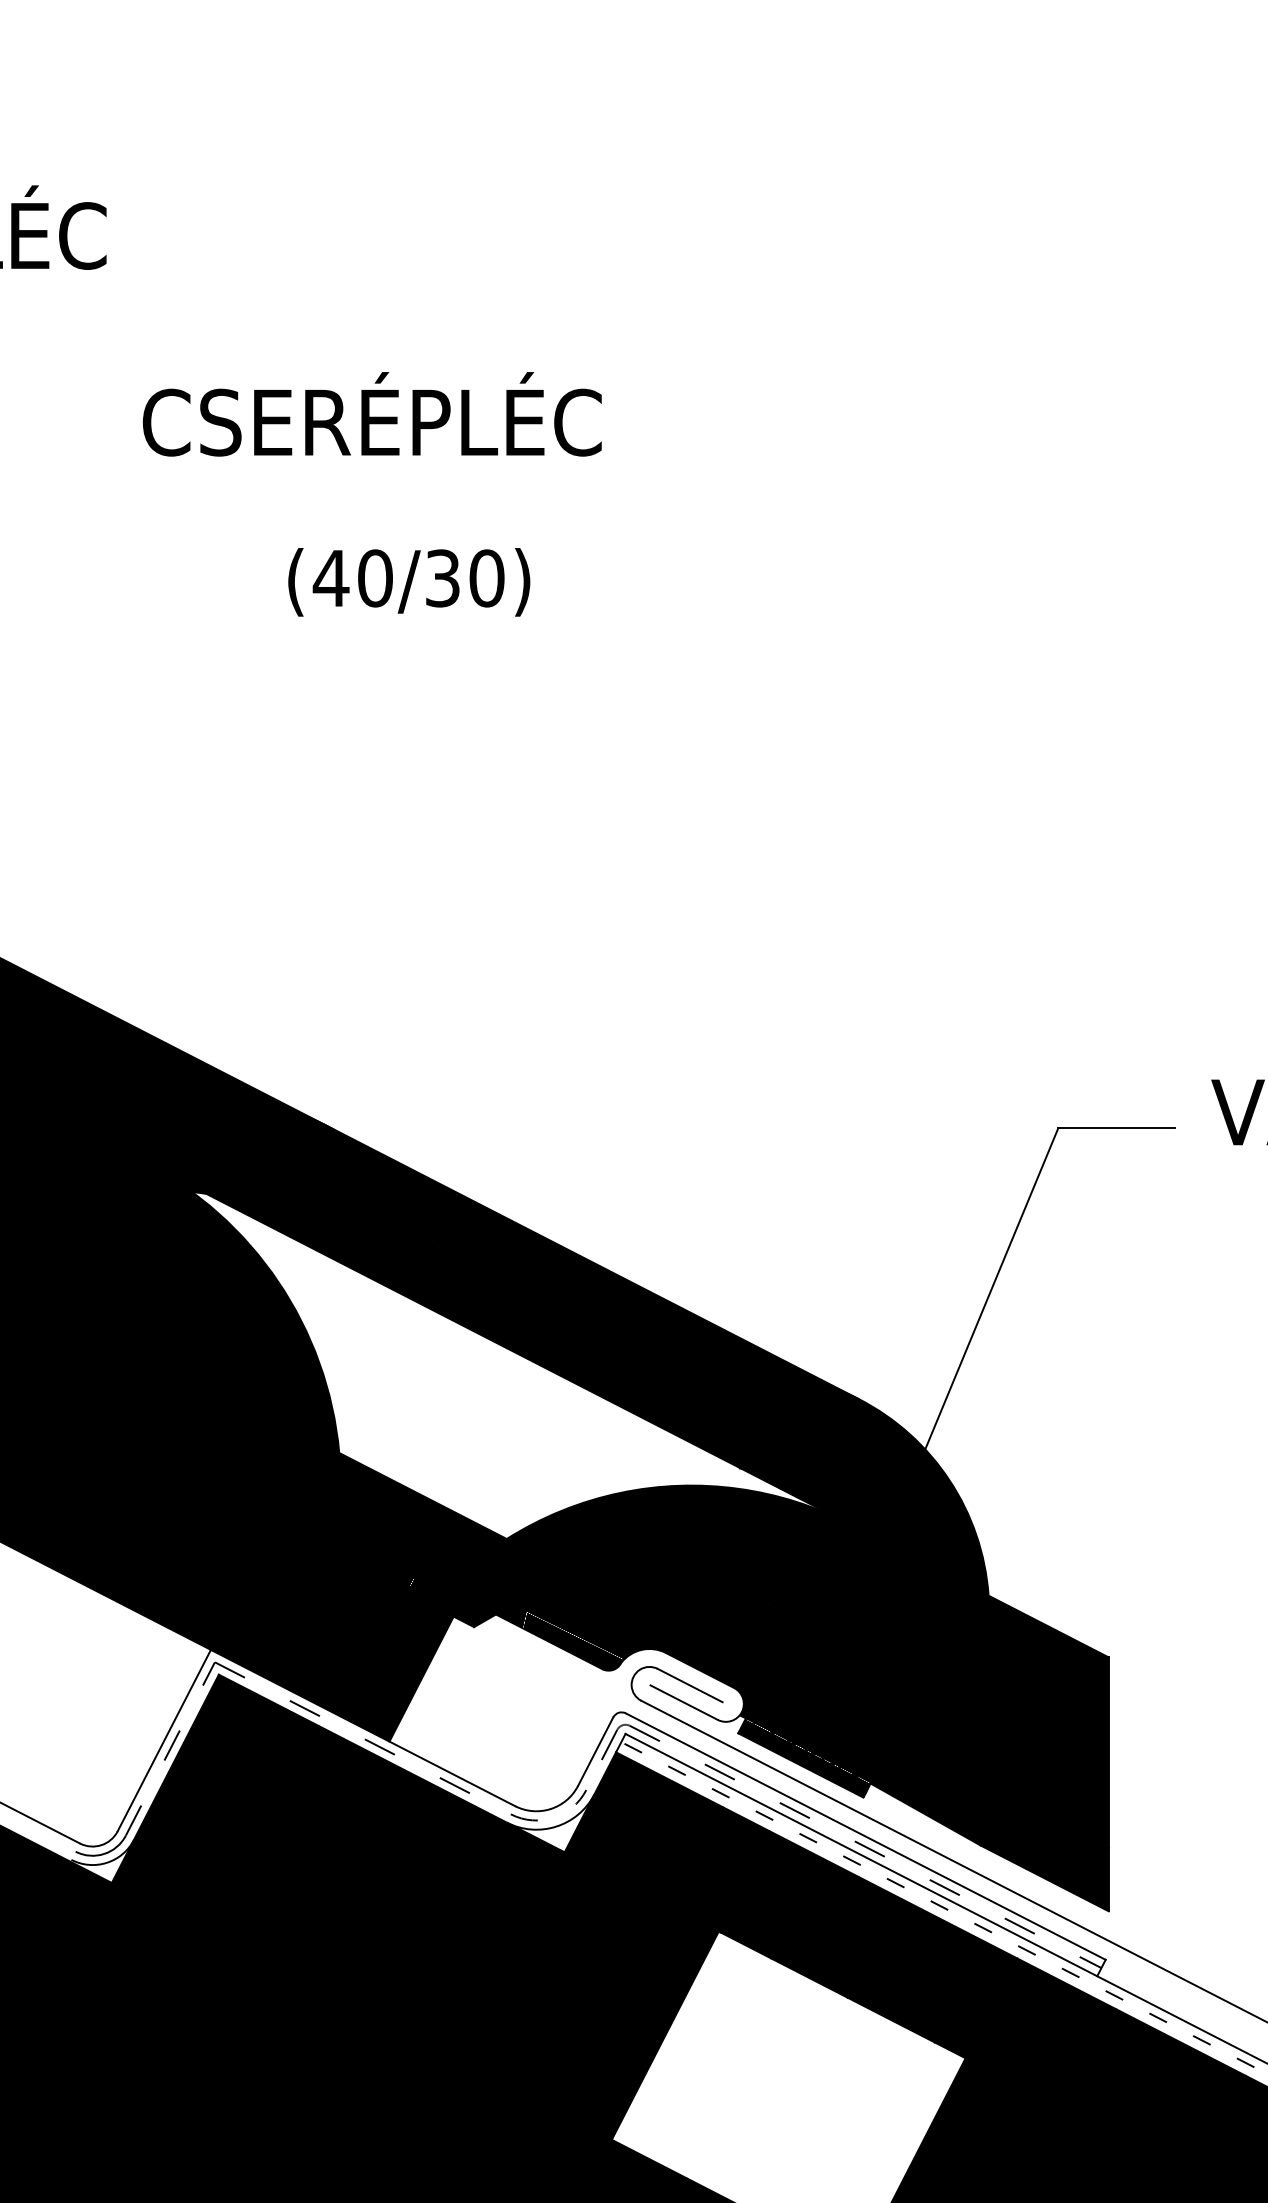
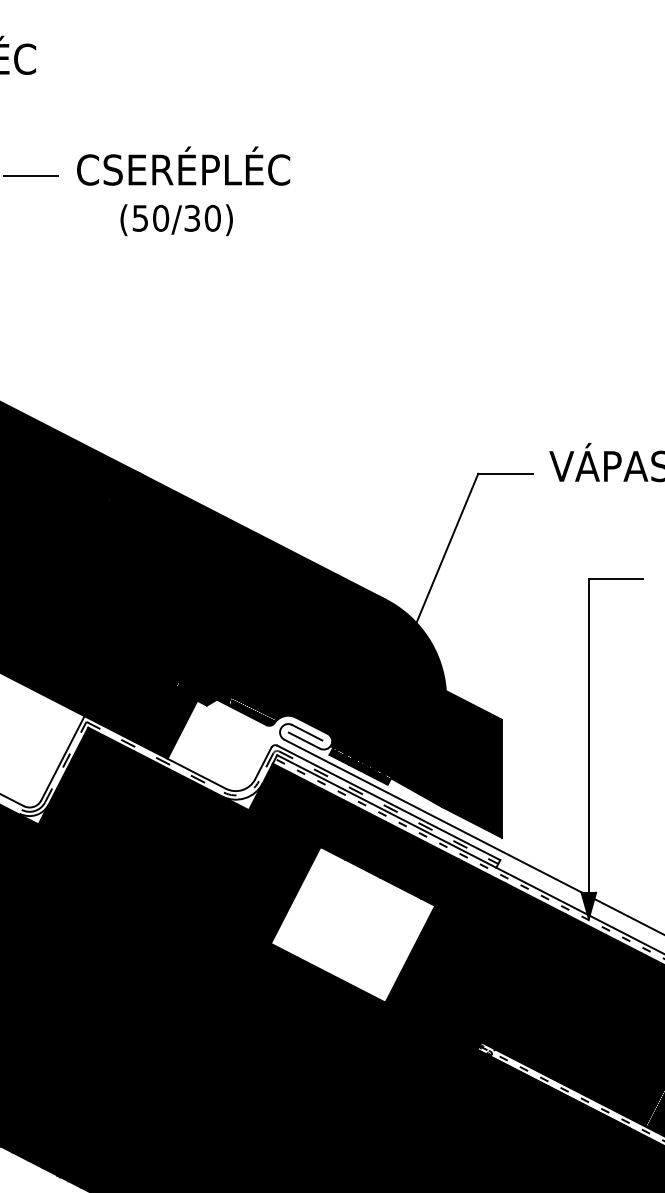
text: (372, 412) -> (183, 165), moved
line: (94, 486) -> (30, 175), added
text: (331, 578) -> (140, 218), (40/30) -> (50/30)
fill: (514, 1364) -> (225, 583), added

